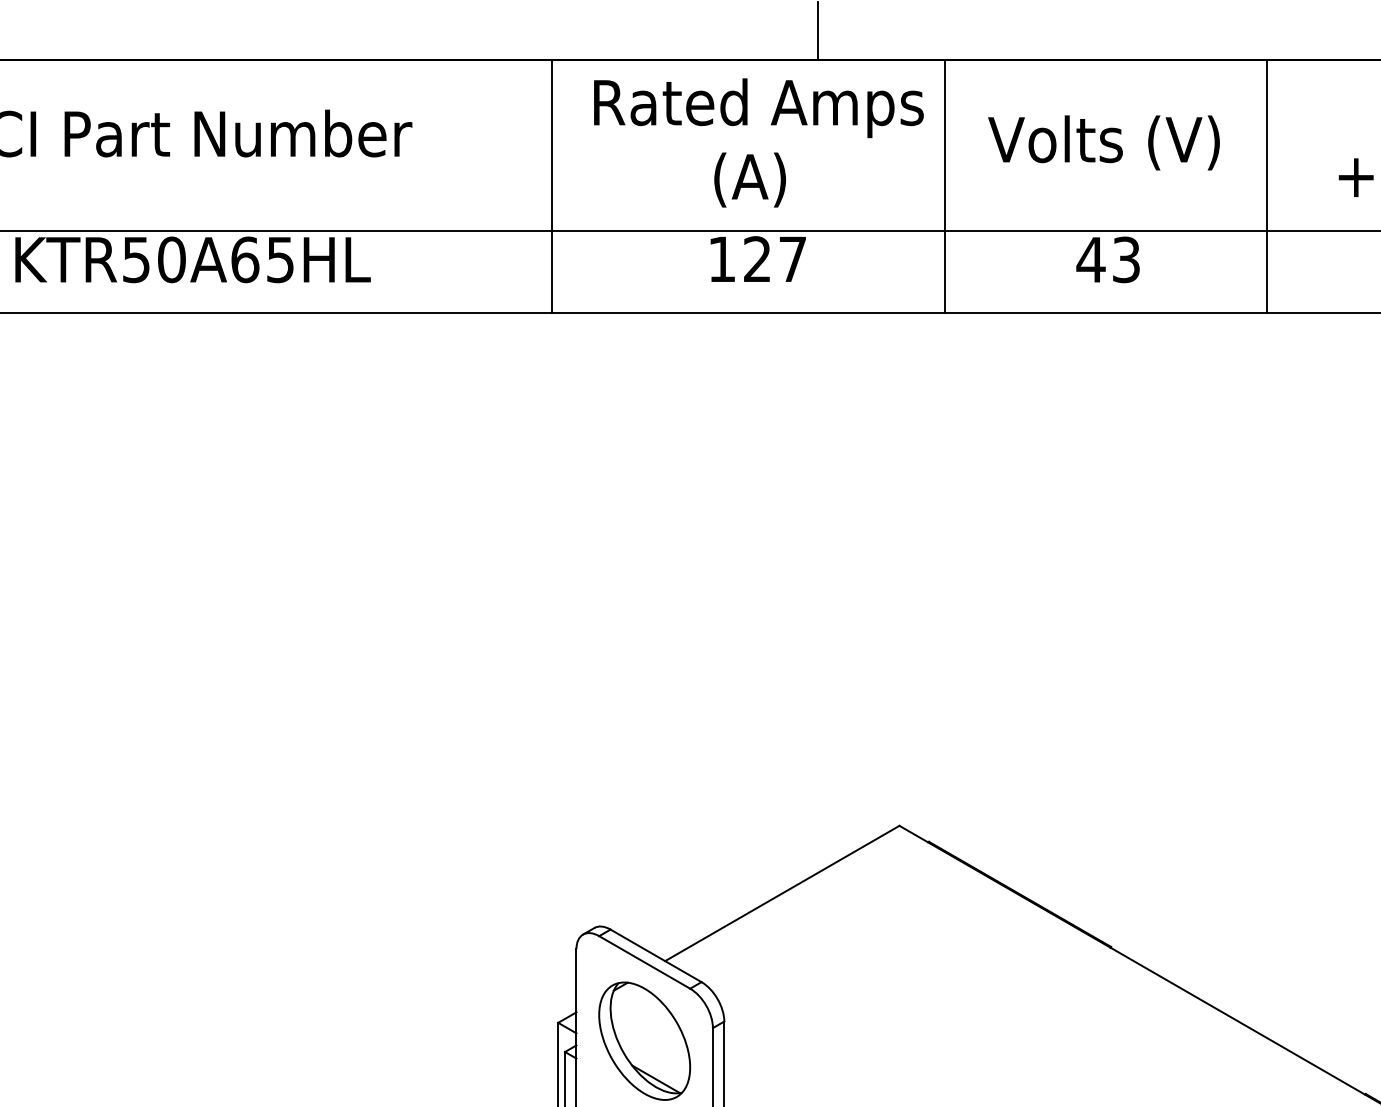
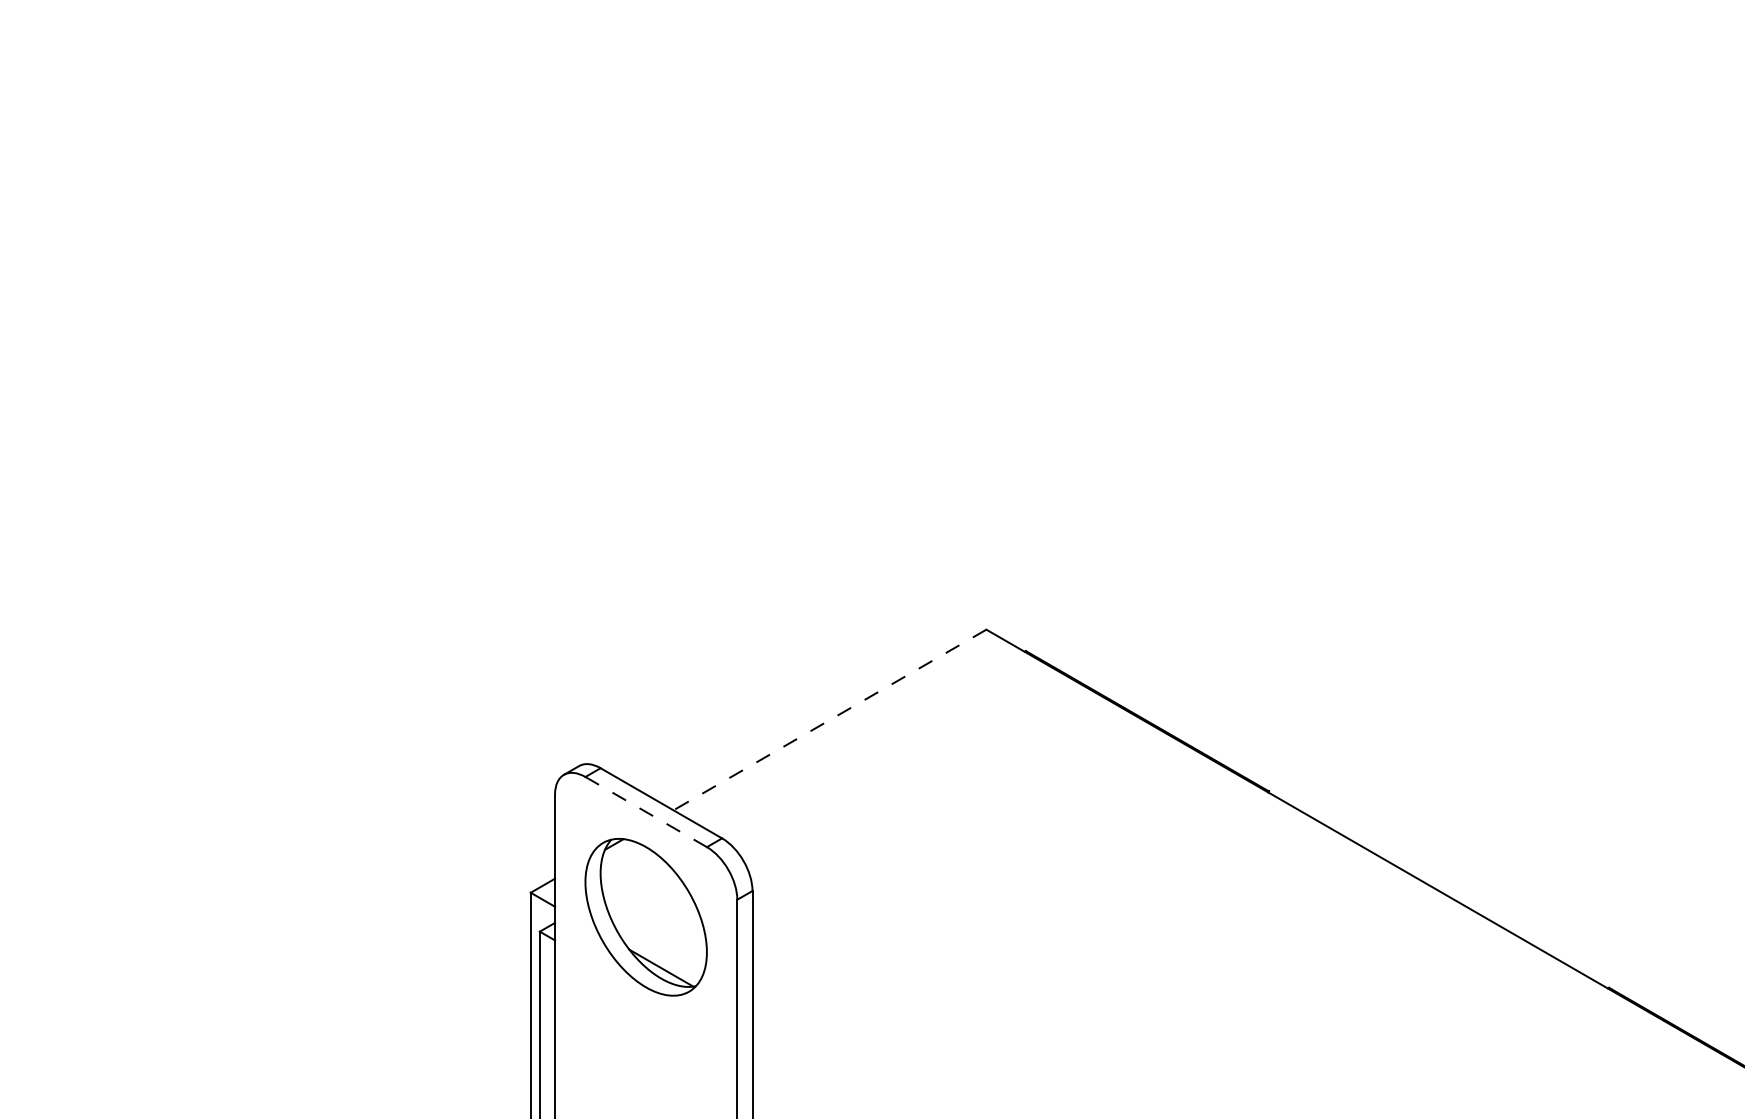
line: (781, 893) -> (828, 720), solid -> dashed
line: (644, 962) -> (645, 812), solid -> dashed

